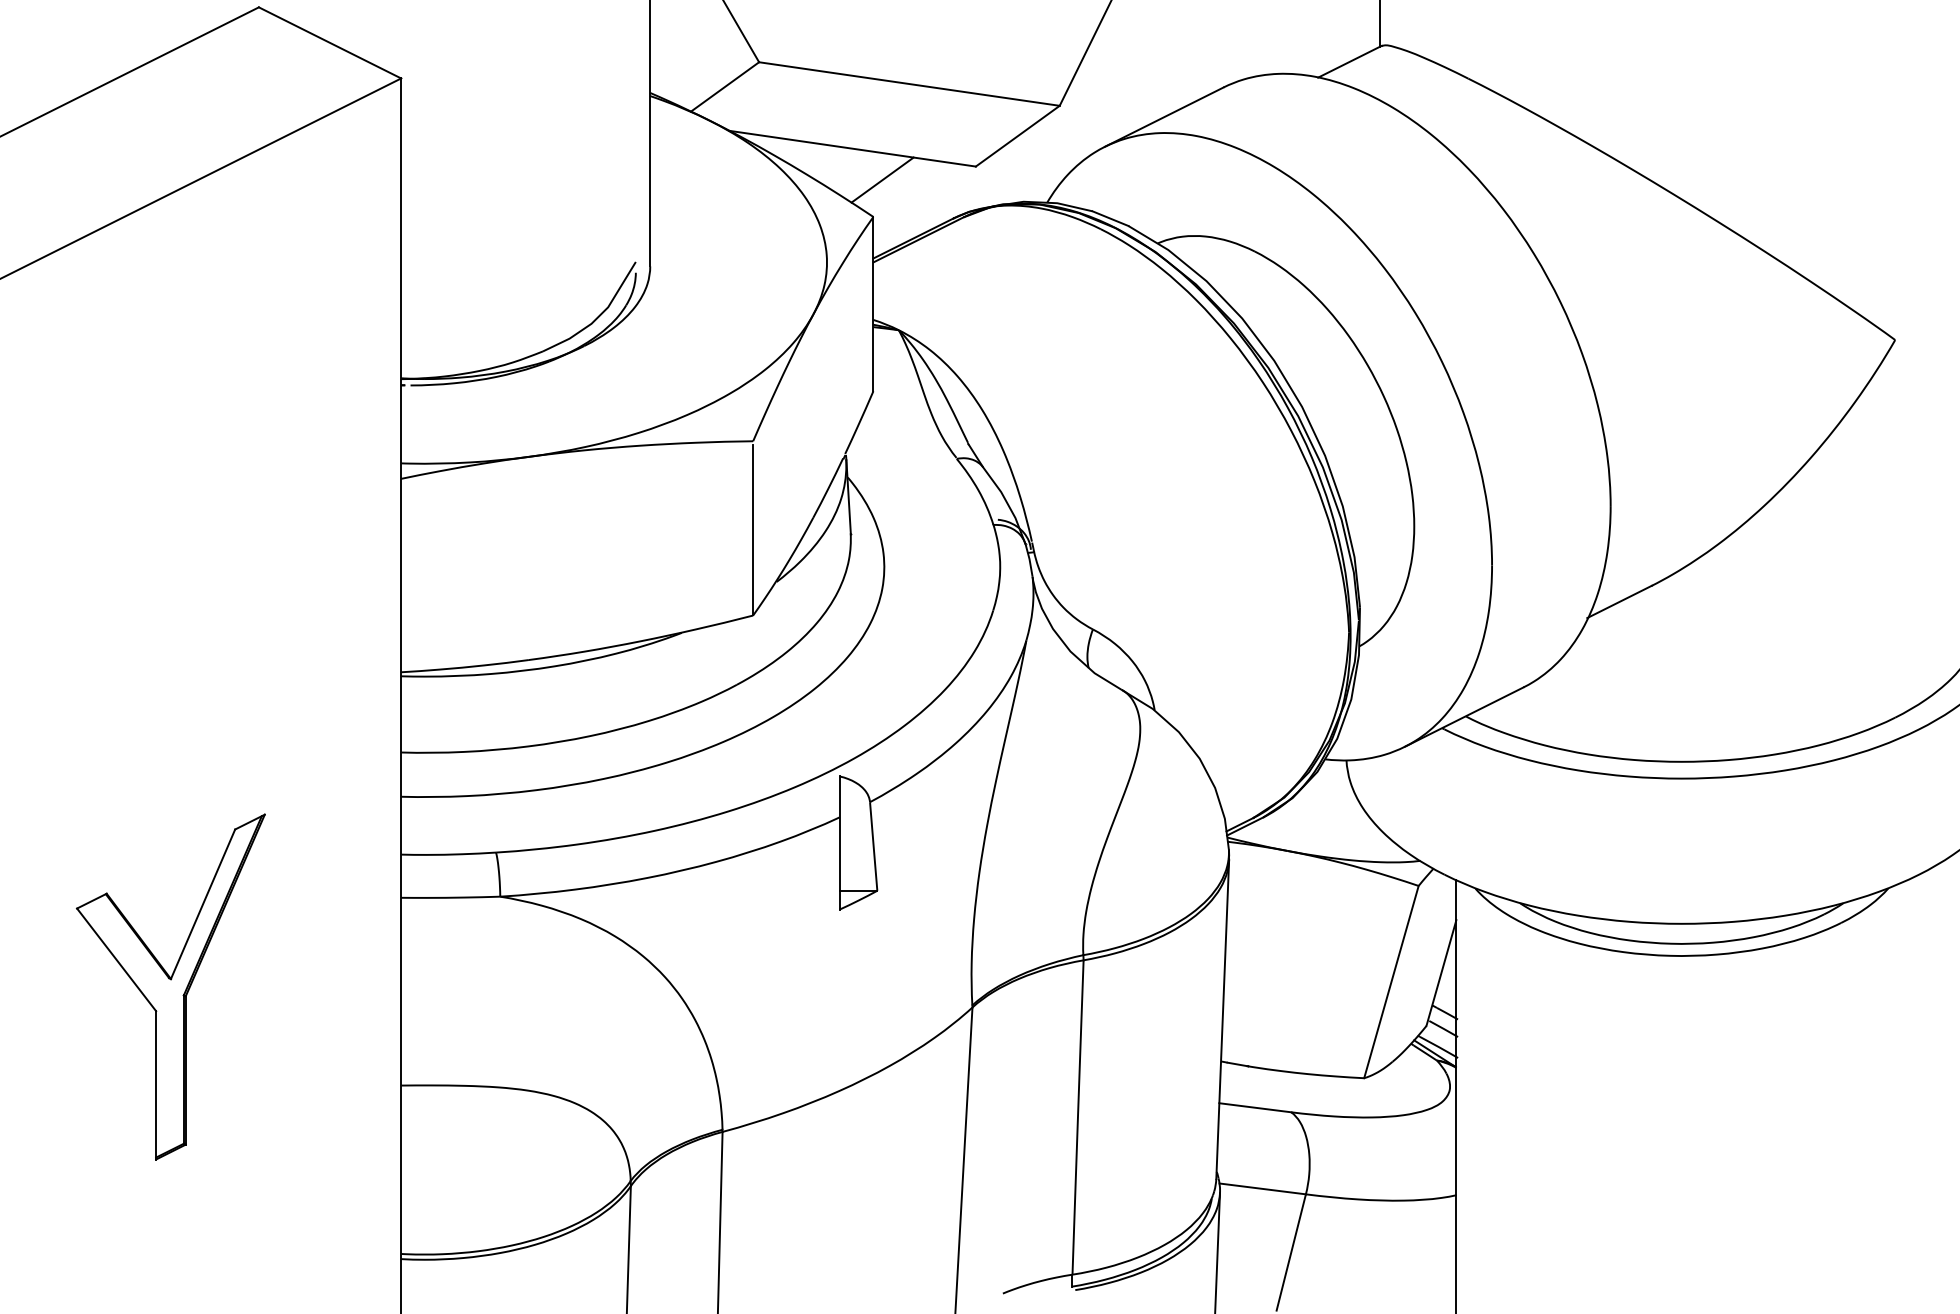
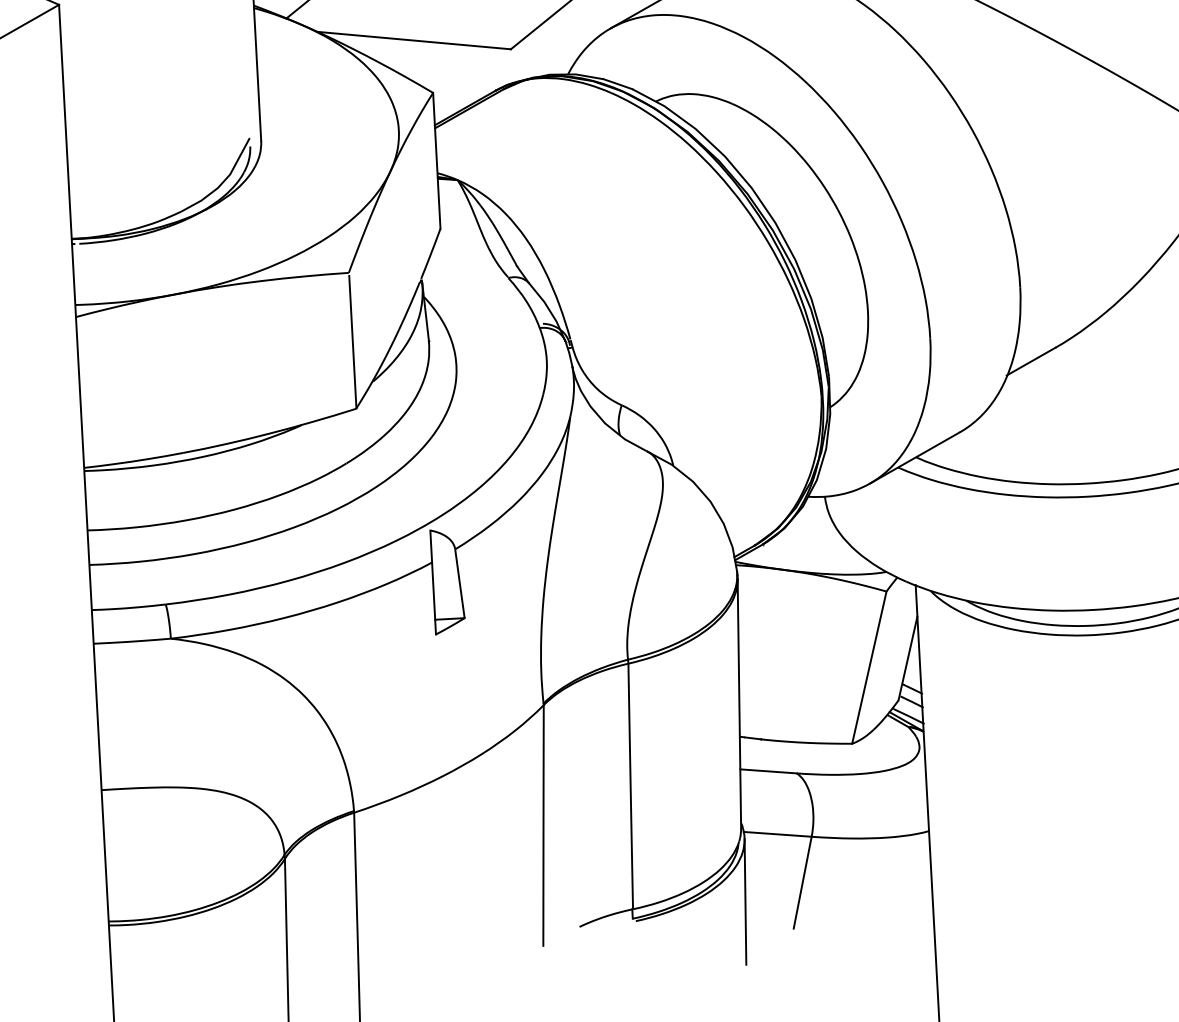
line: (882, 179) -> (438, 63), removed

